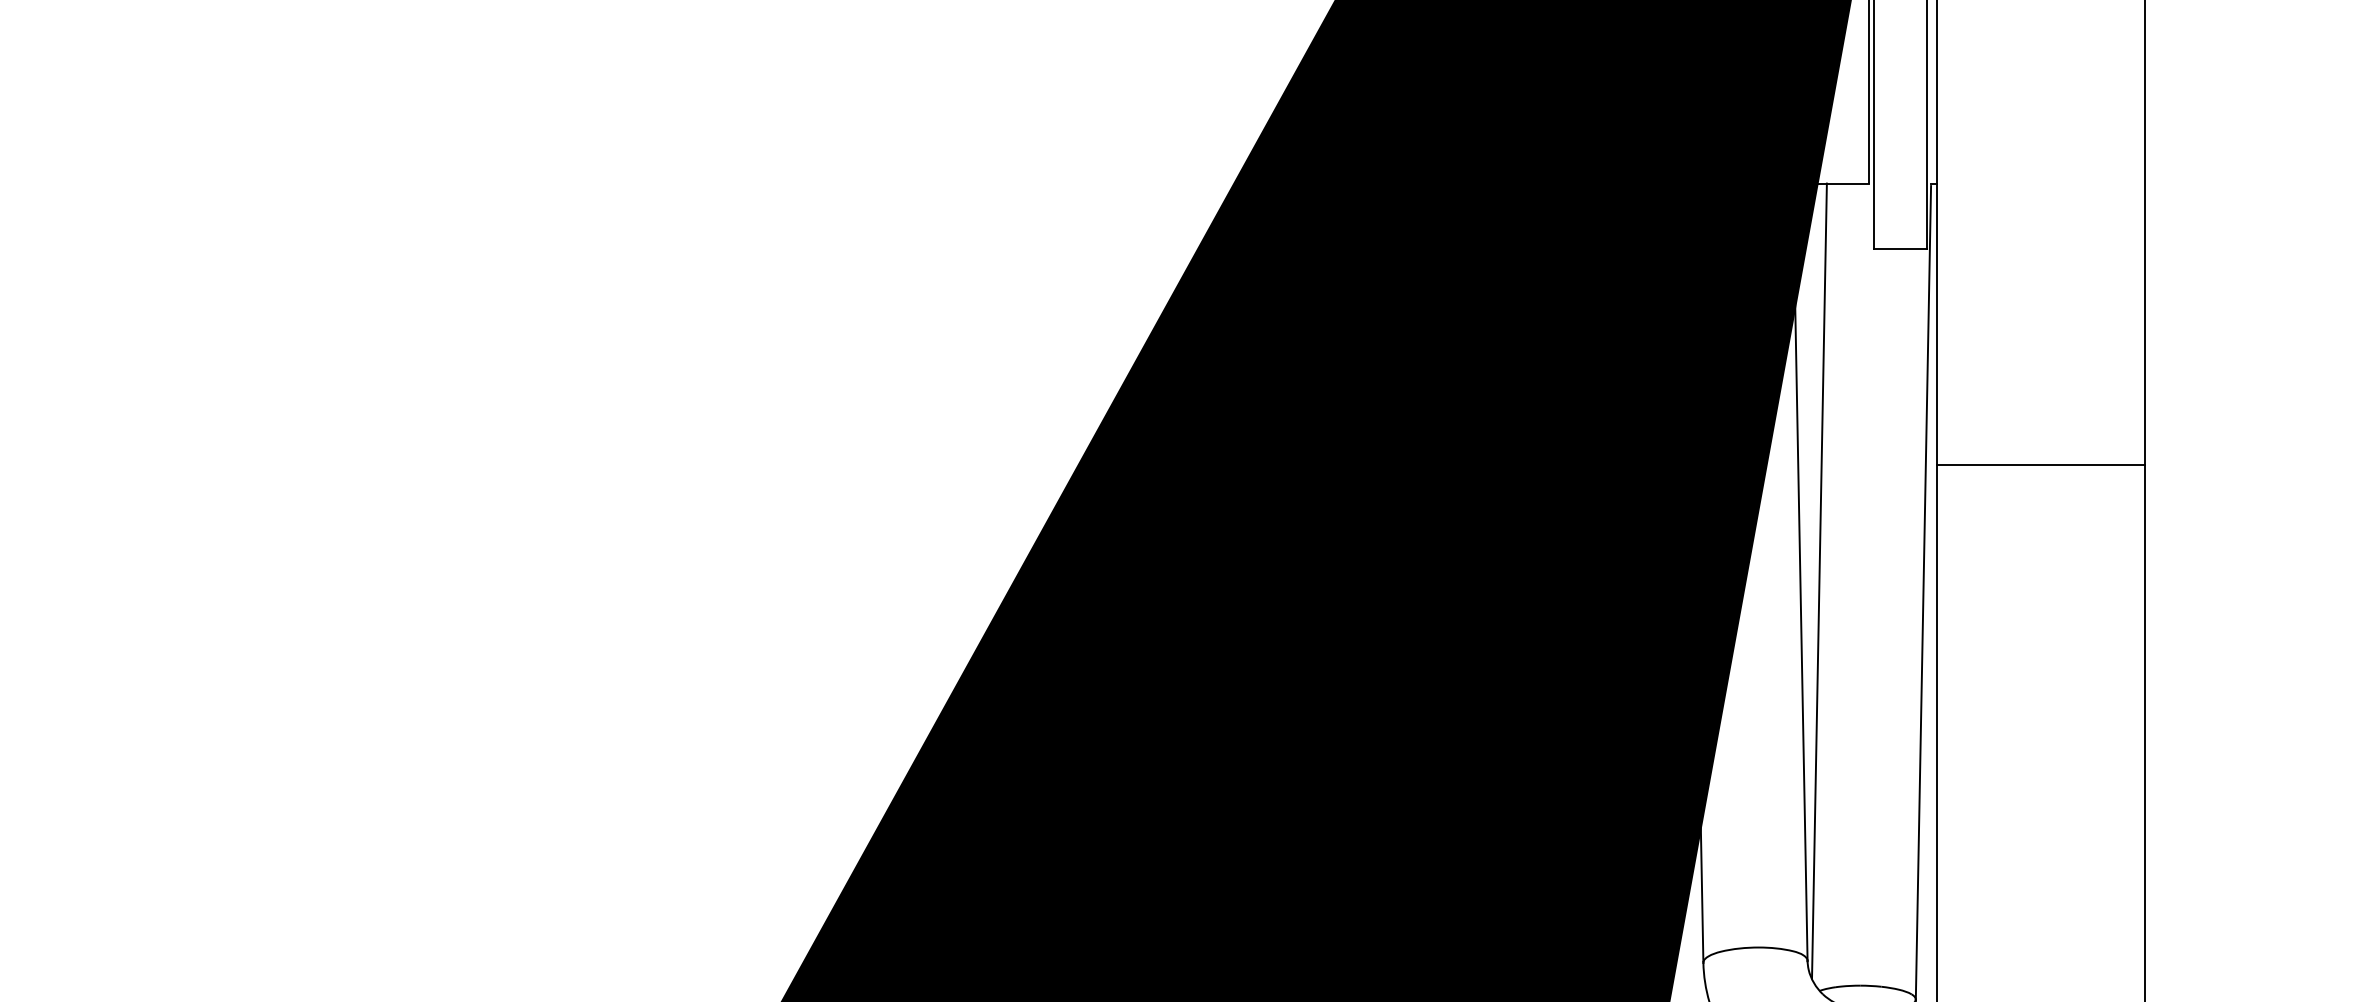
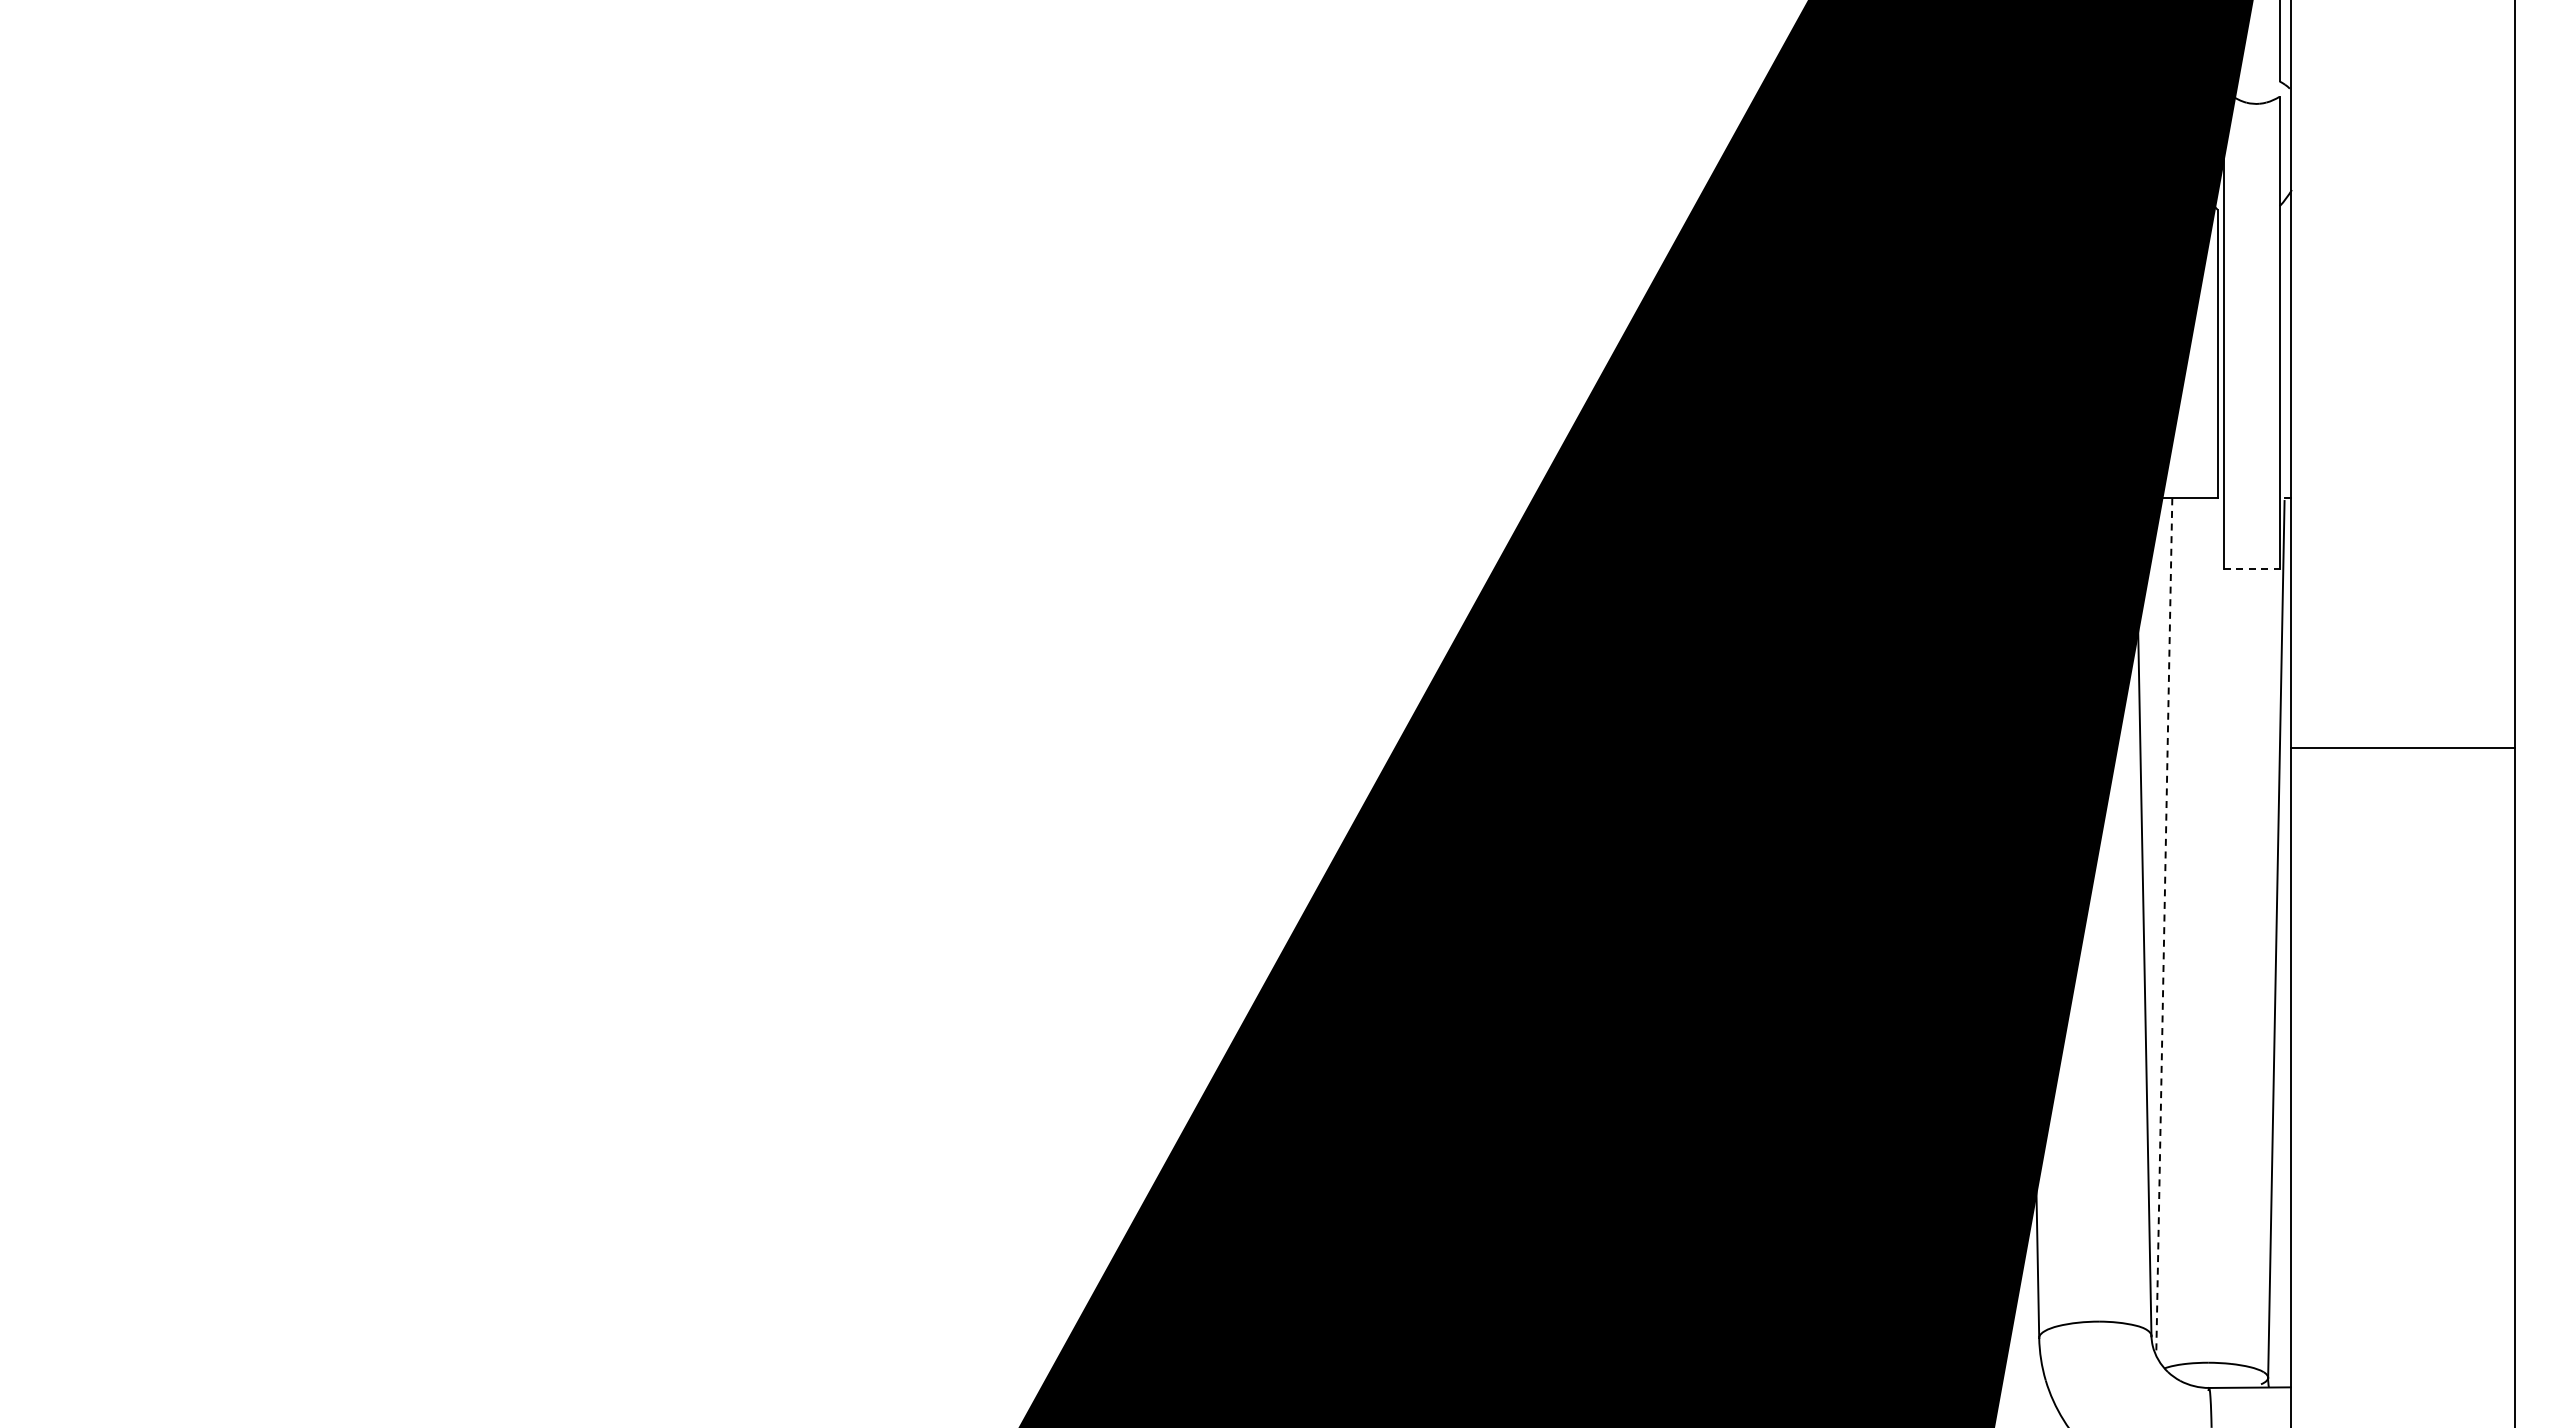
line: (1901, 248) -> (2252, 568), solid -> dashed
line: (2040, 464) -> (2402, 747), moved
line: (1819, 581) -> (2164, 927), solid -> dashed

